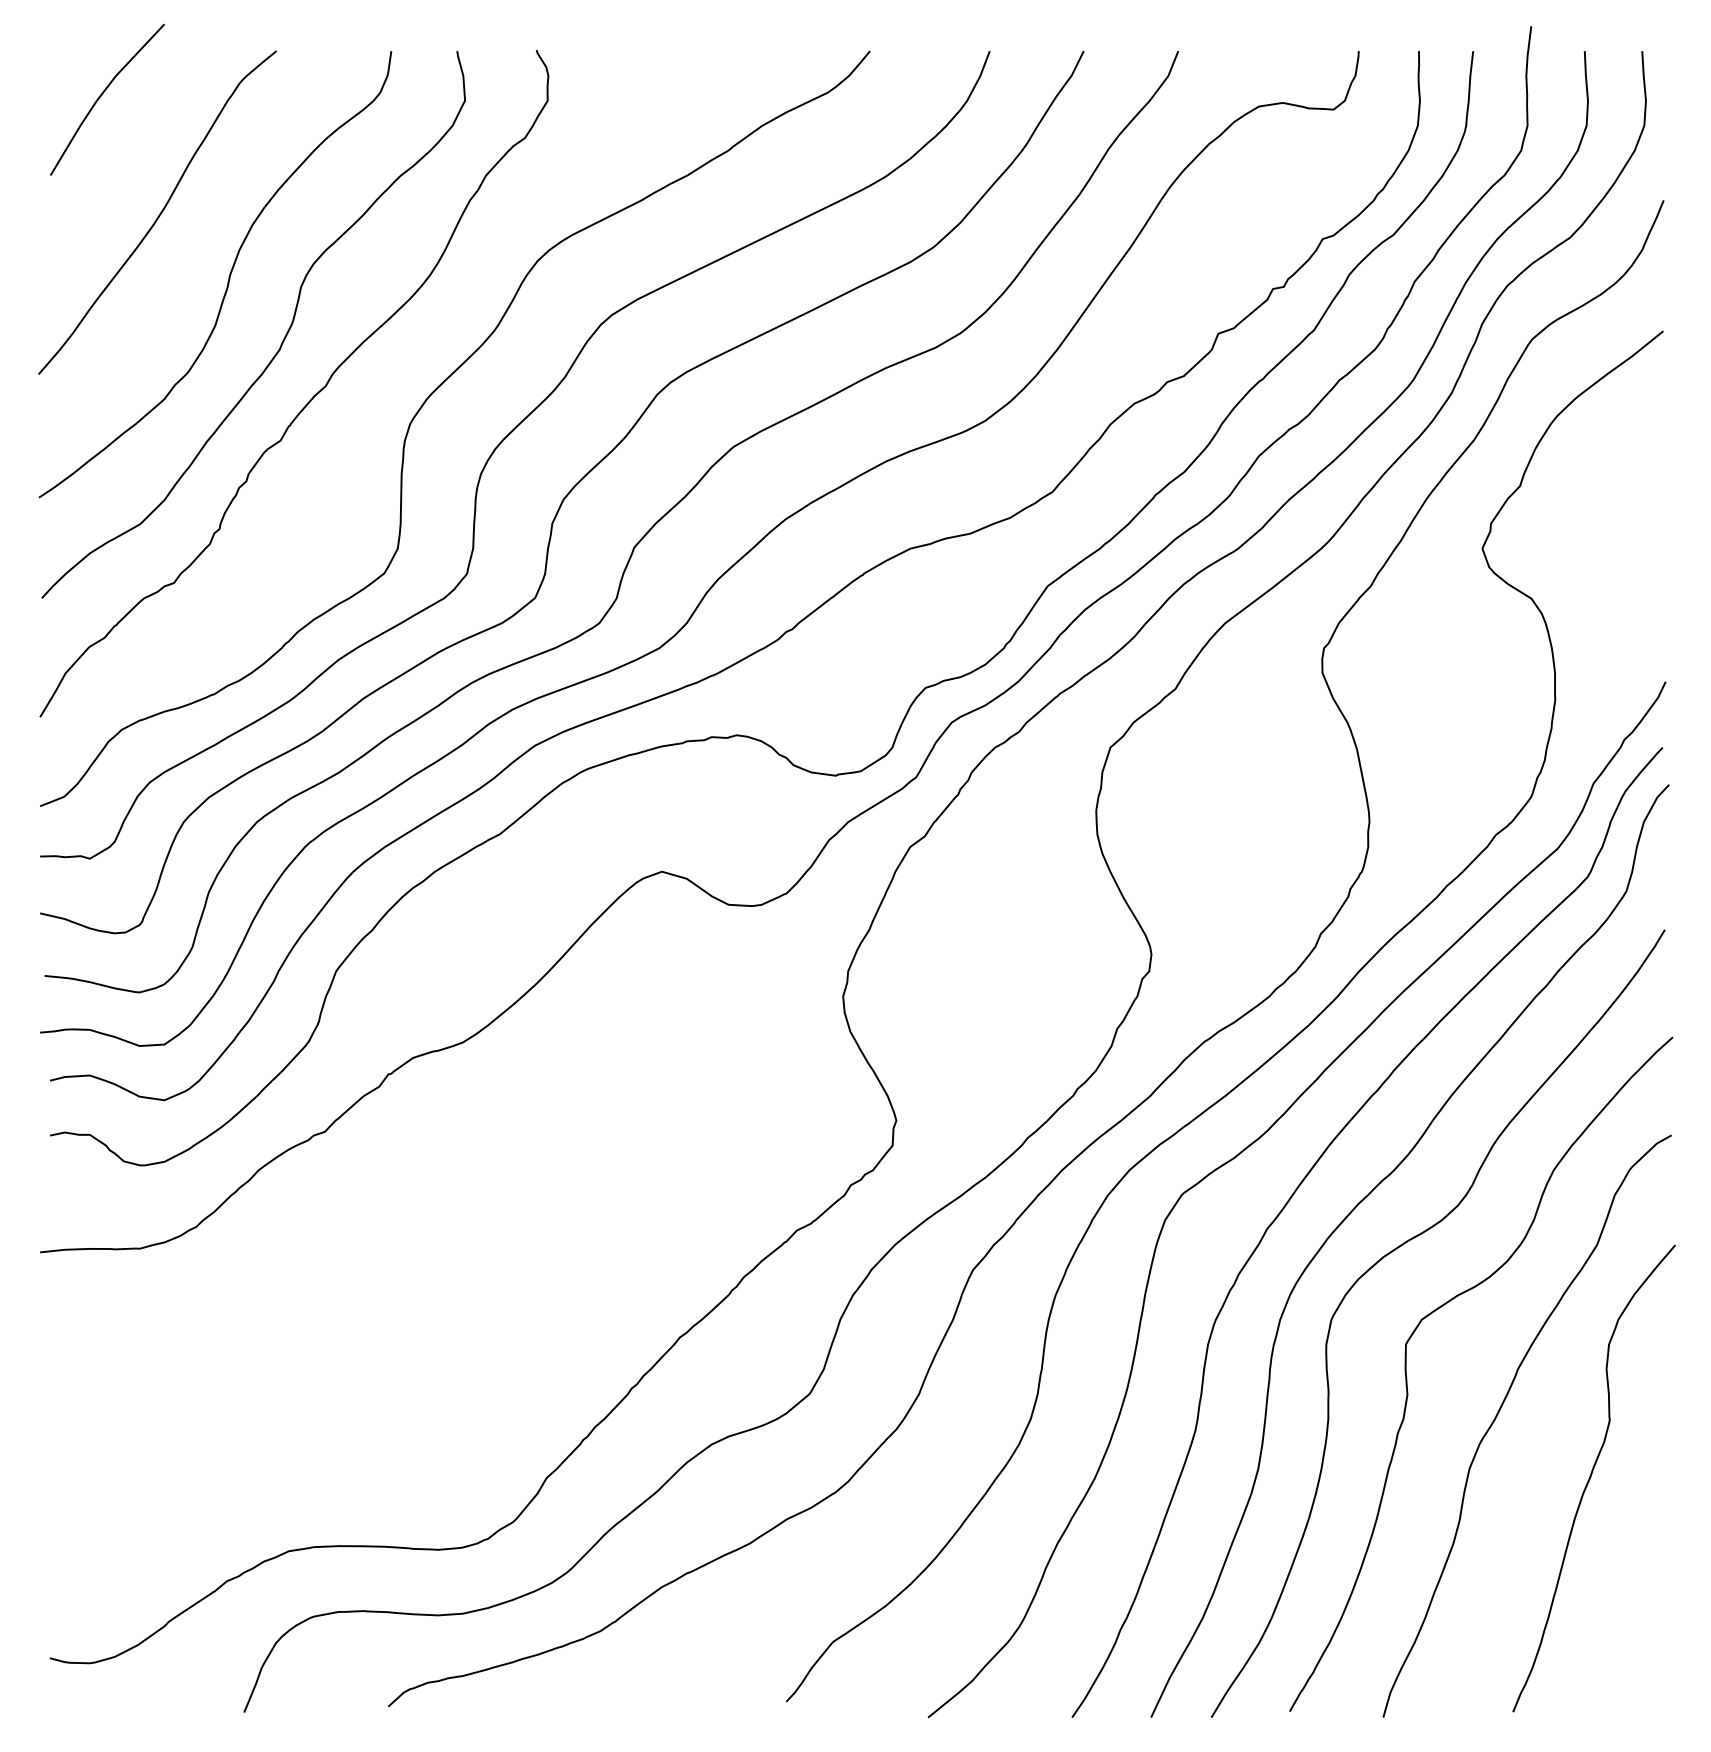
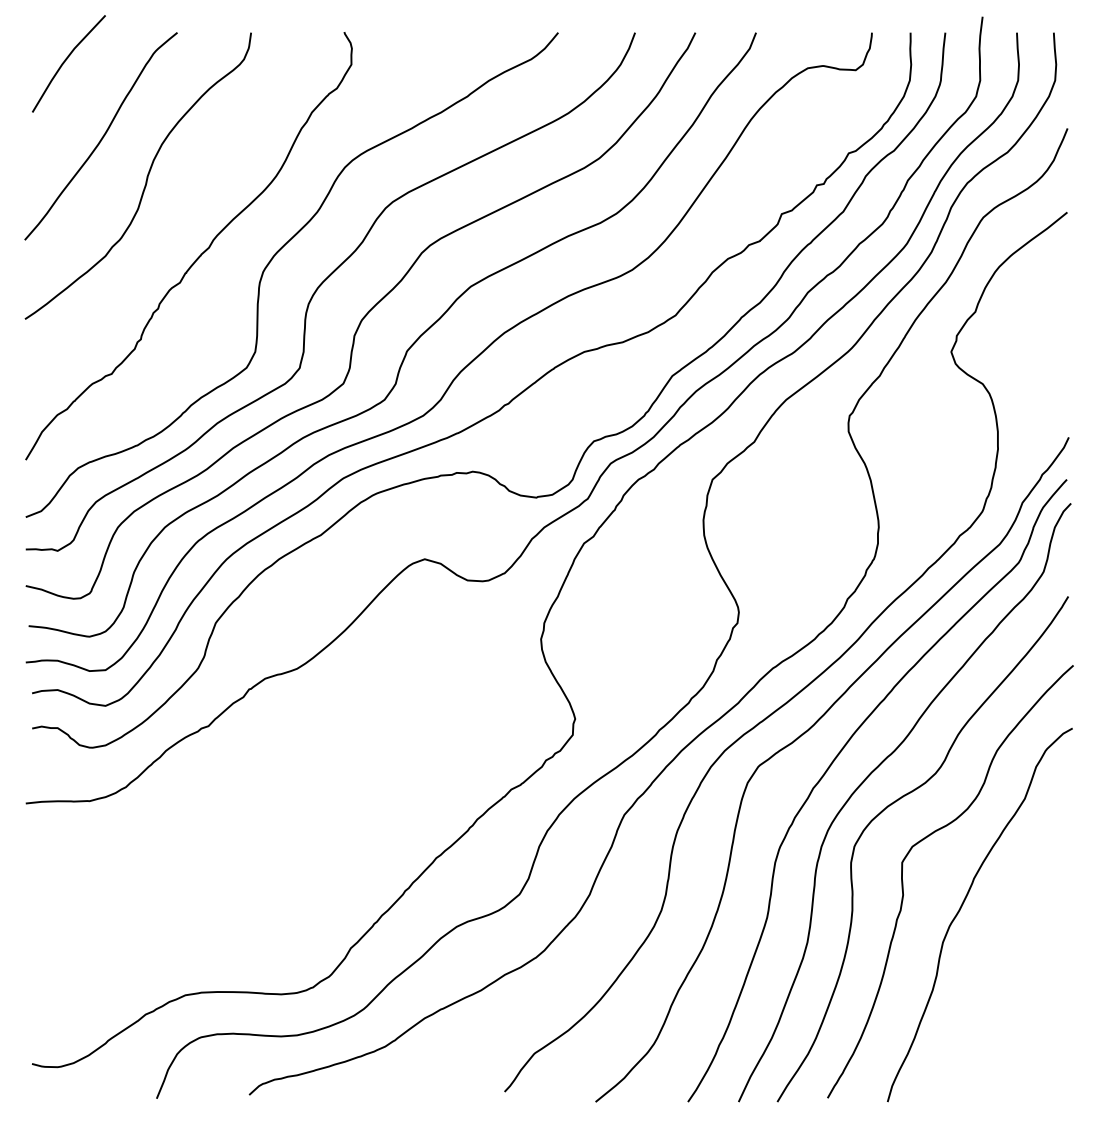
curve: (282, 339) -> (181, 217), removed
curve: (1591, 1478) -> (1021, 948), removed

